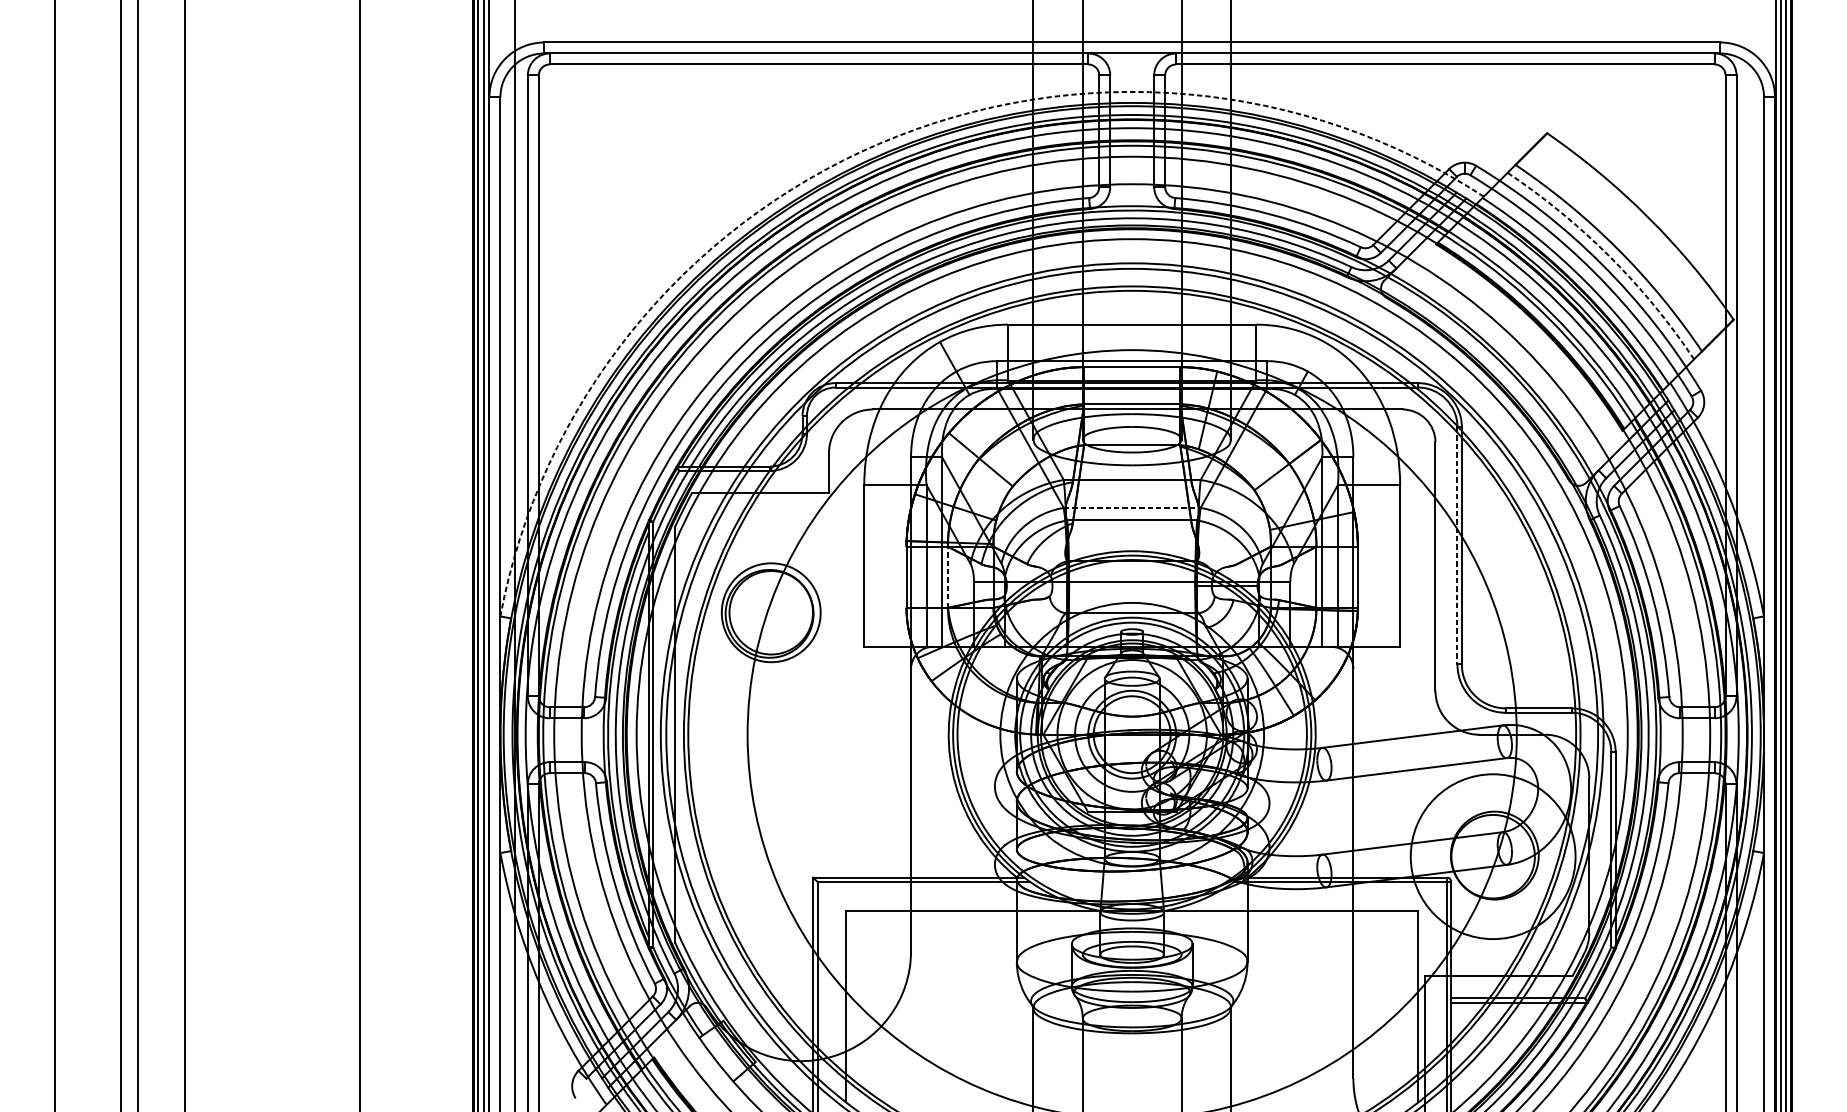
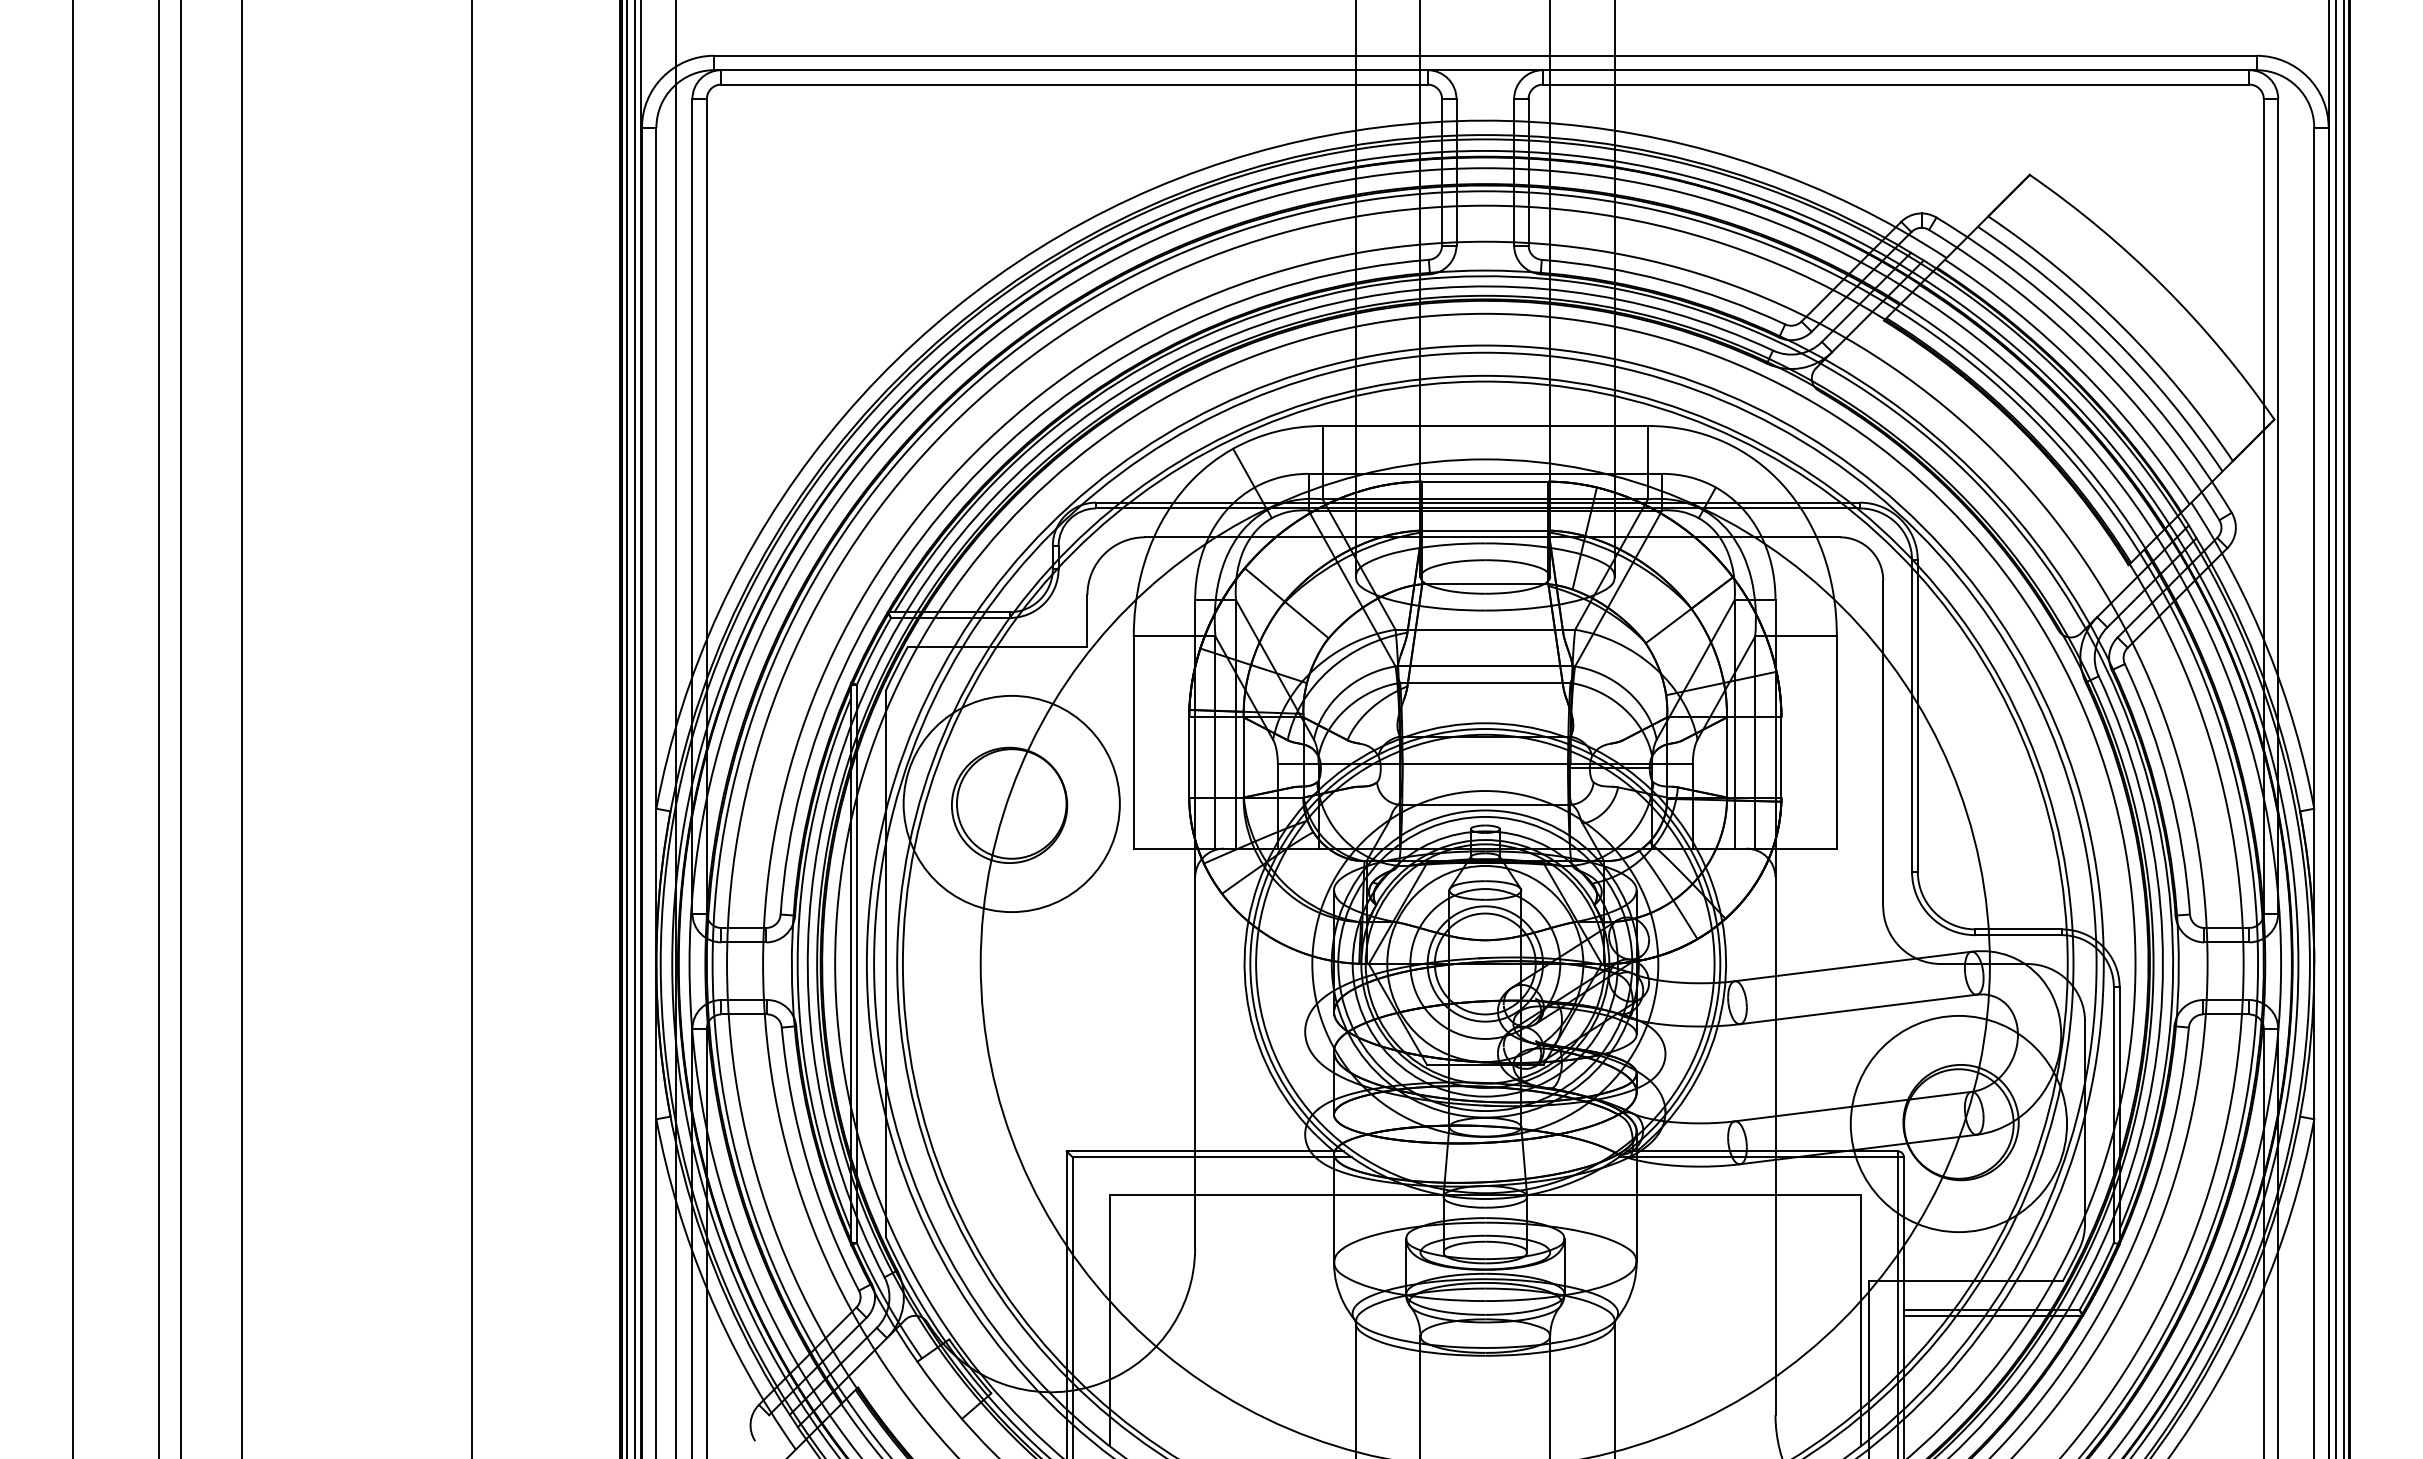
arc: (880, 143) -> (1154, 188), dashed -> solid
arc: (1610, 257) -> (2112, 337), dashed -> solid
line: (1132, 507) -> (1485, 666), dashed -> solid
line: (1457, 546) -> (1912, 716), dashed -> solid
line: (947, 576) -> (1243, 756), dashed -> solid
circle: (771, 612) -> (1011, 803), size x1.67

